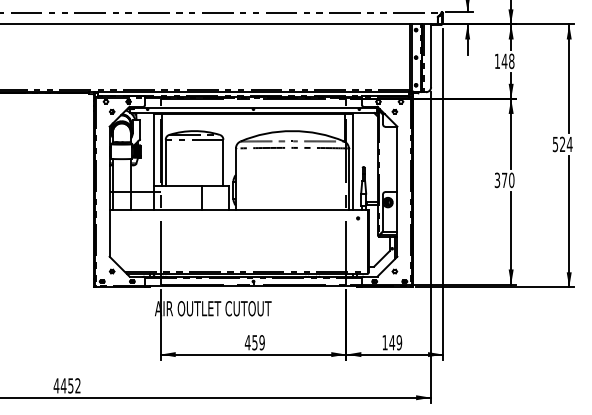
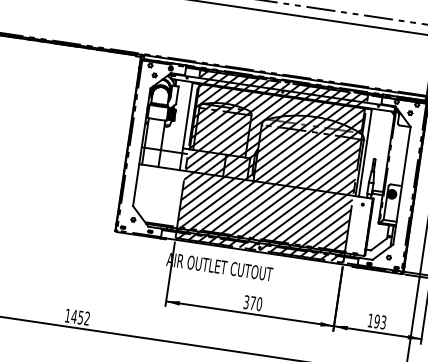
hatch: (253, 191) -> (271, 166), added
text: (254, 342) -> (252, 303), 459 -> 370
text: (395, 342) -> (380, 321), 149 -> 193
text: (56, 385) -> (67, 315), 4452 -> 1452

